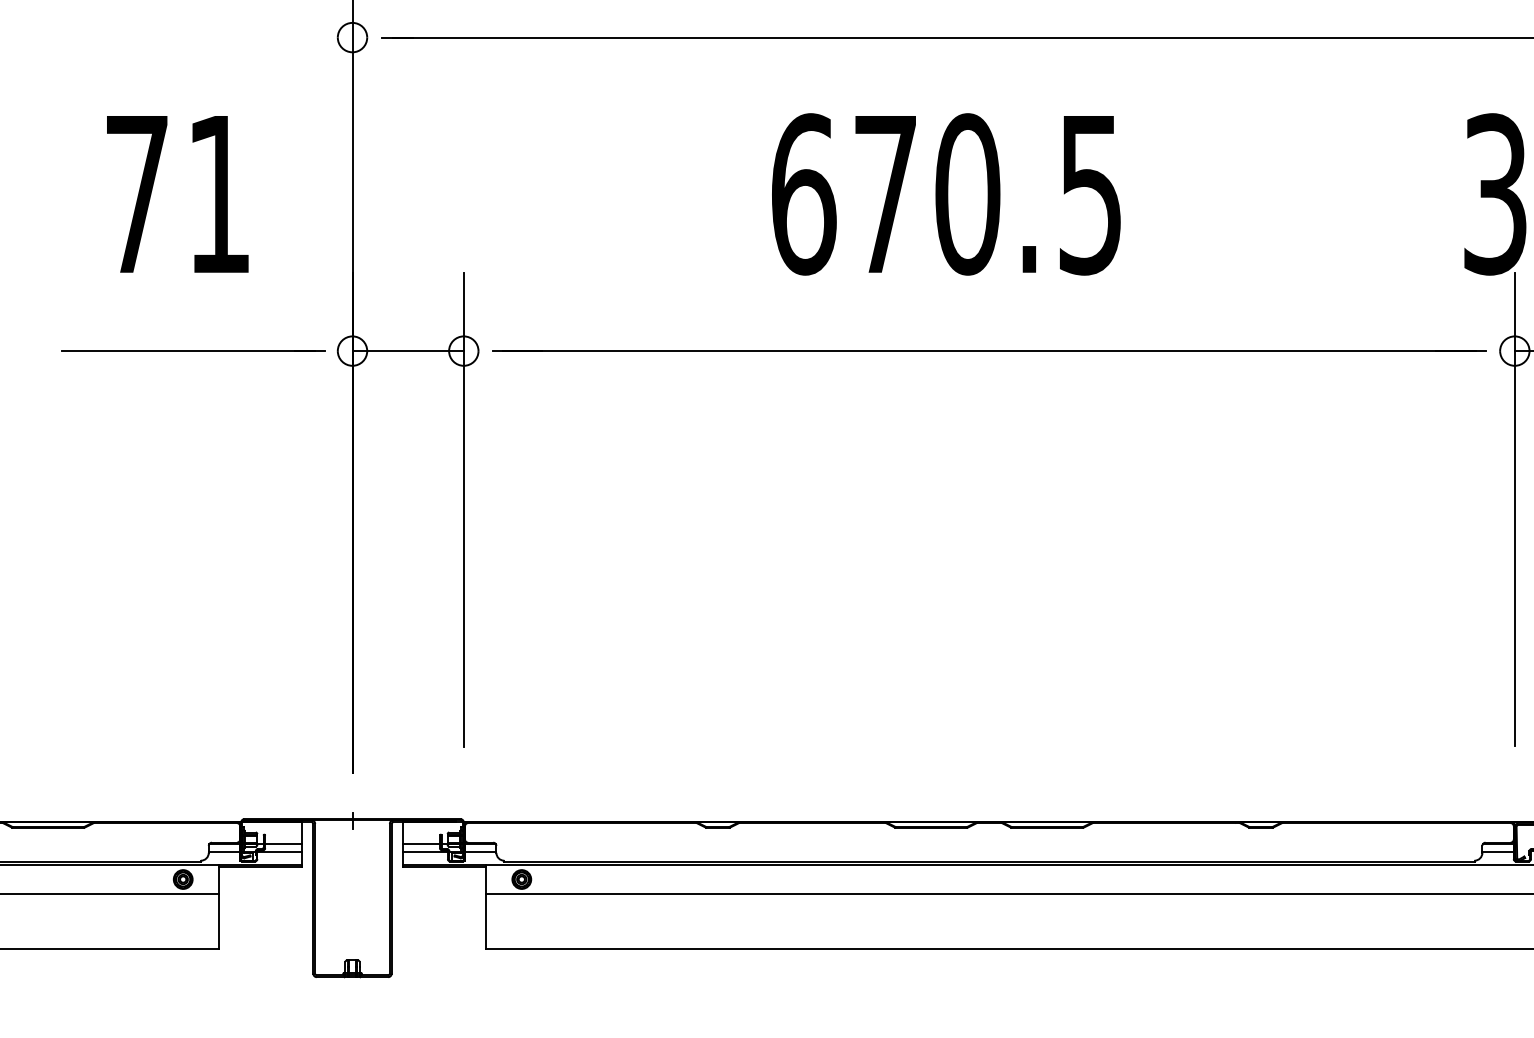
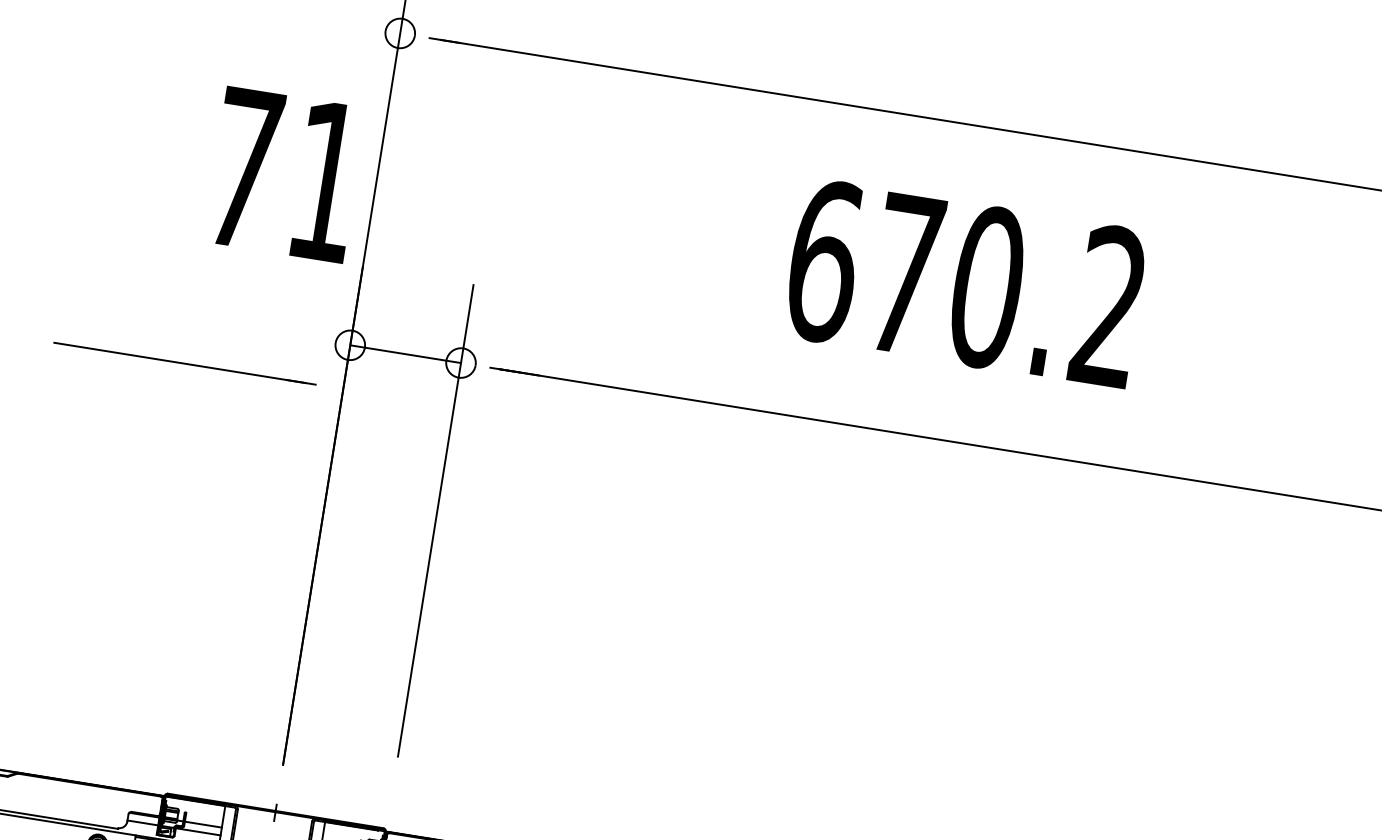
text: (177, 194) -> (284, 175), moved
text: (1089, 194) -> (1108, 306), 670.5 -> 670.2
line: (193, 350) -> (185, 363), moved

